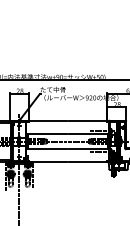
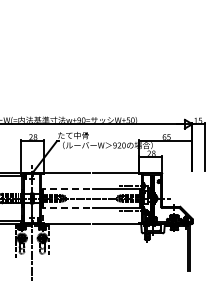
line: (47, 134) -> (66, 189), solid -> dashed
line: (47, 148) -> (66, 207), solid -> dashed

